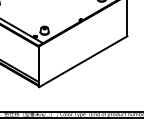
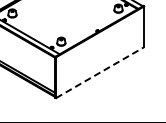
line: (83, 61) -> (100, 72), solid -> dashed

